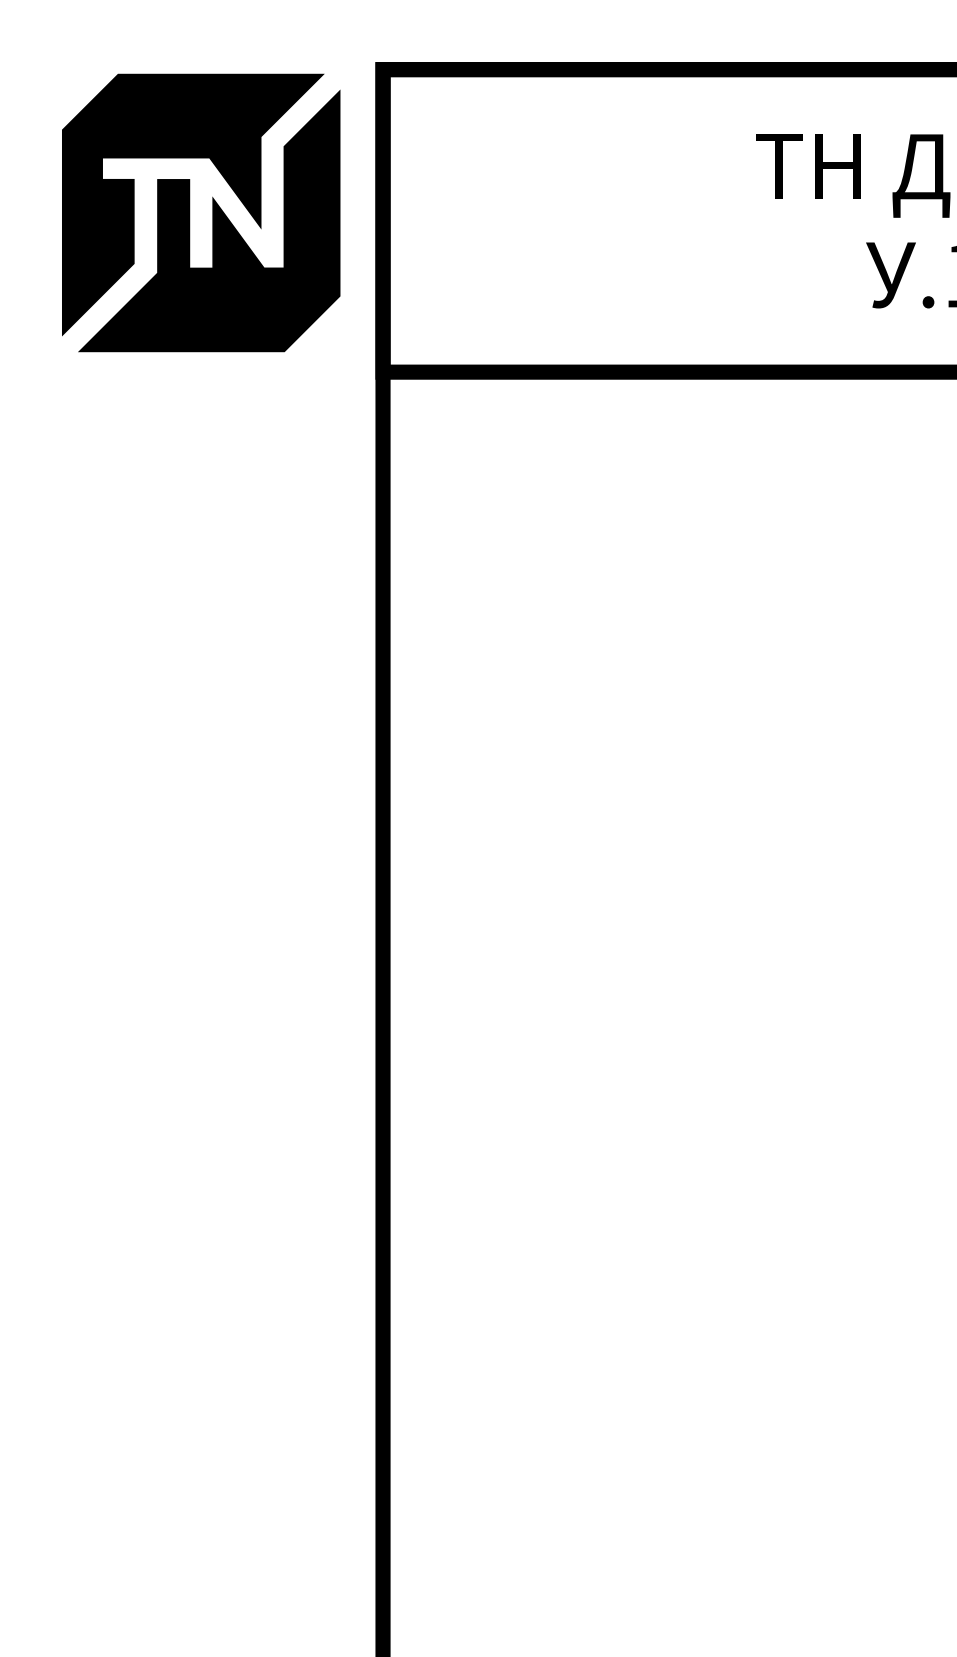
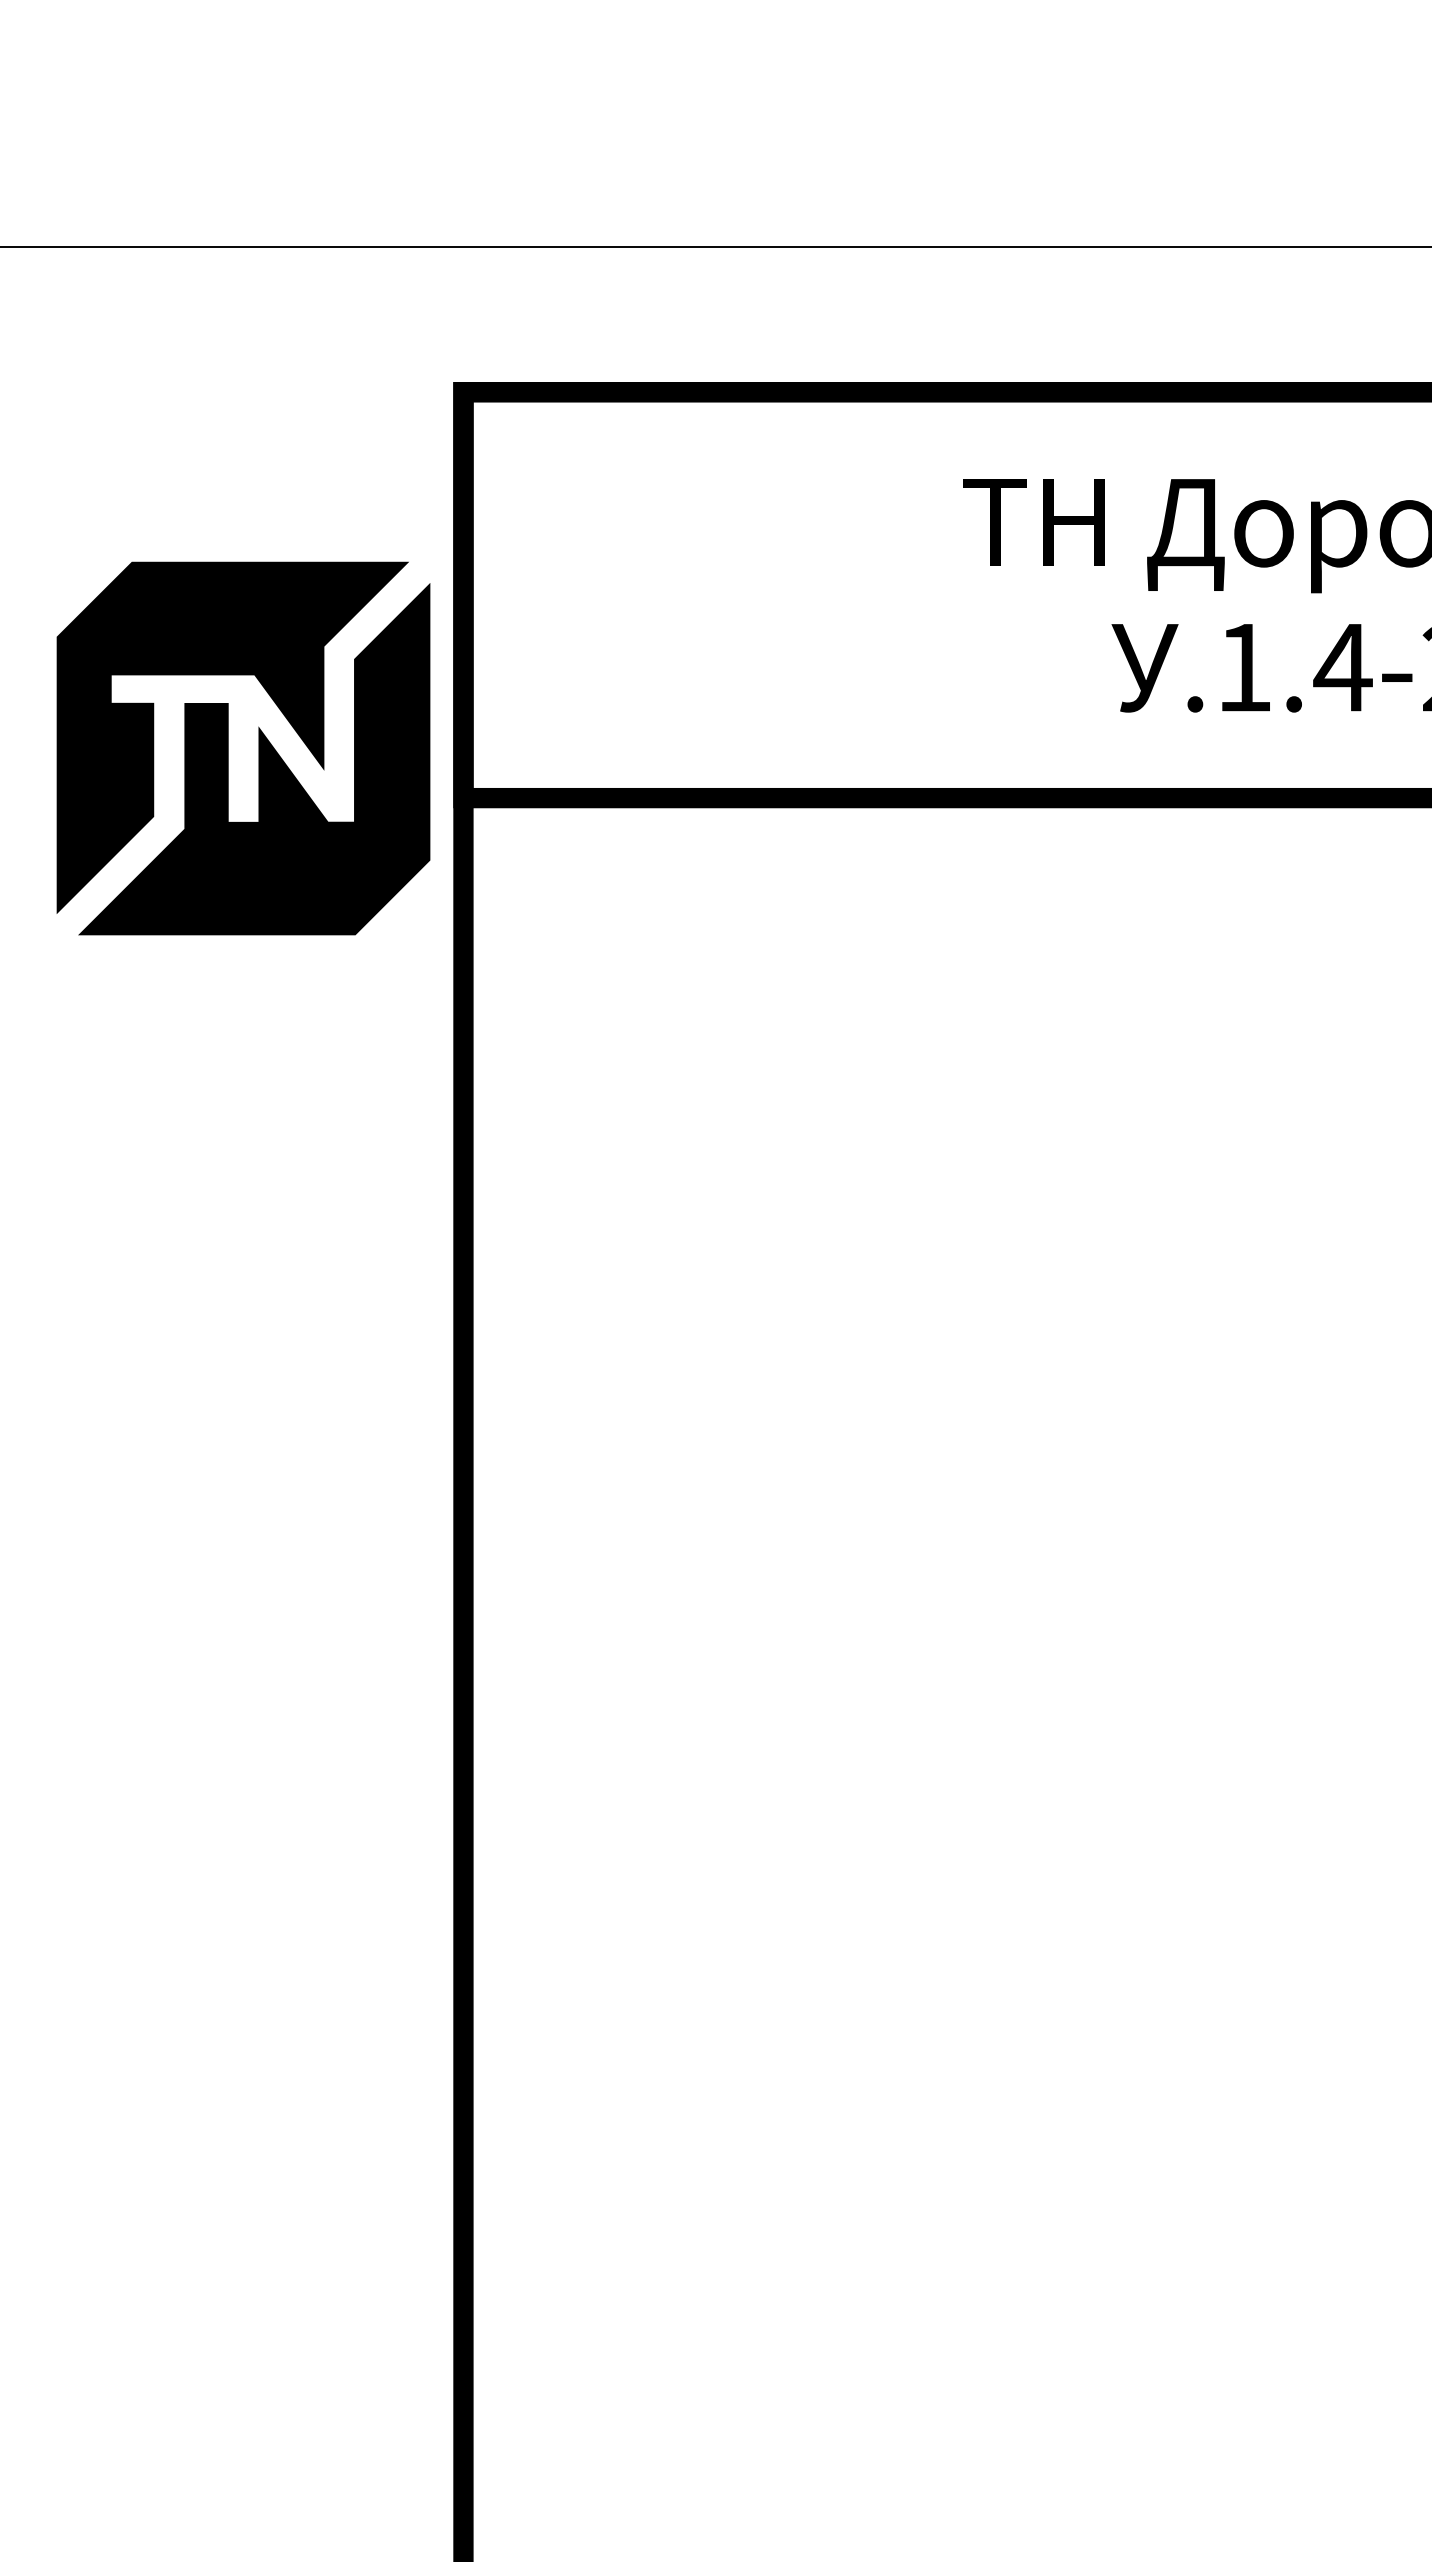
part: (190, 212) -> (228, 748), moved

